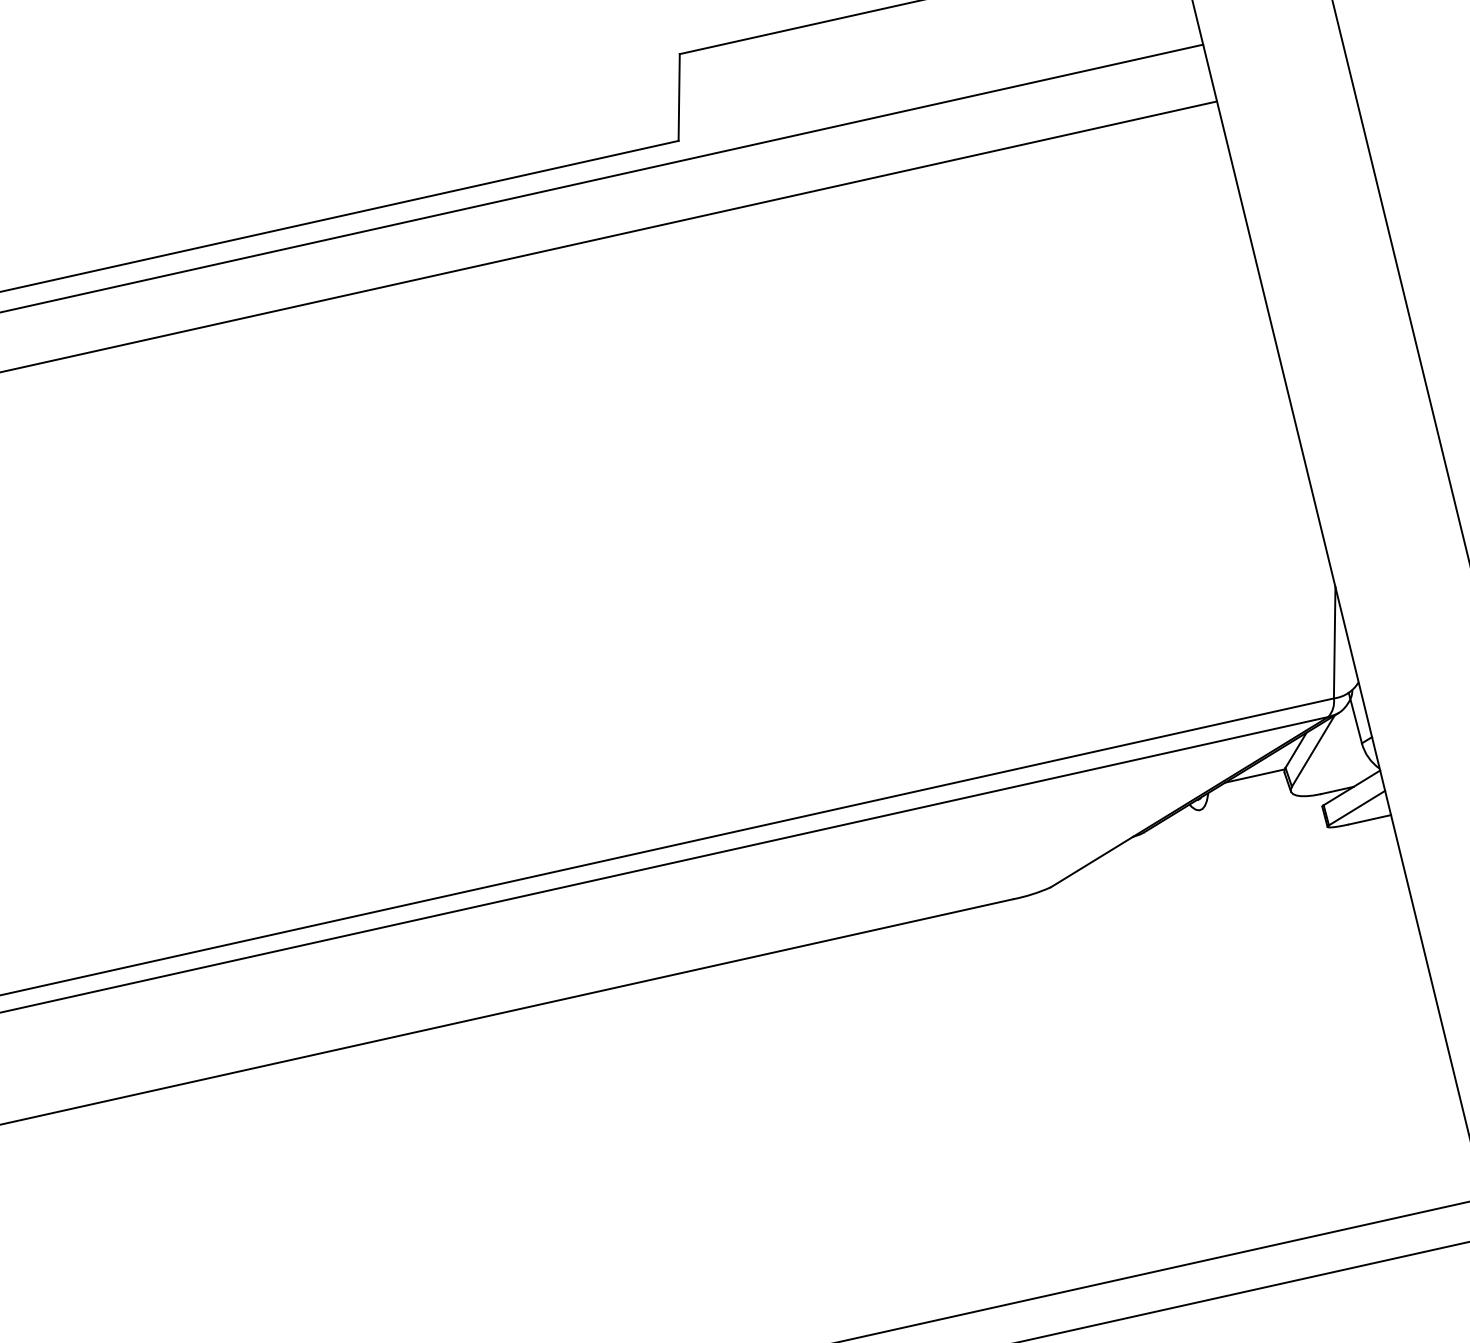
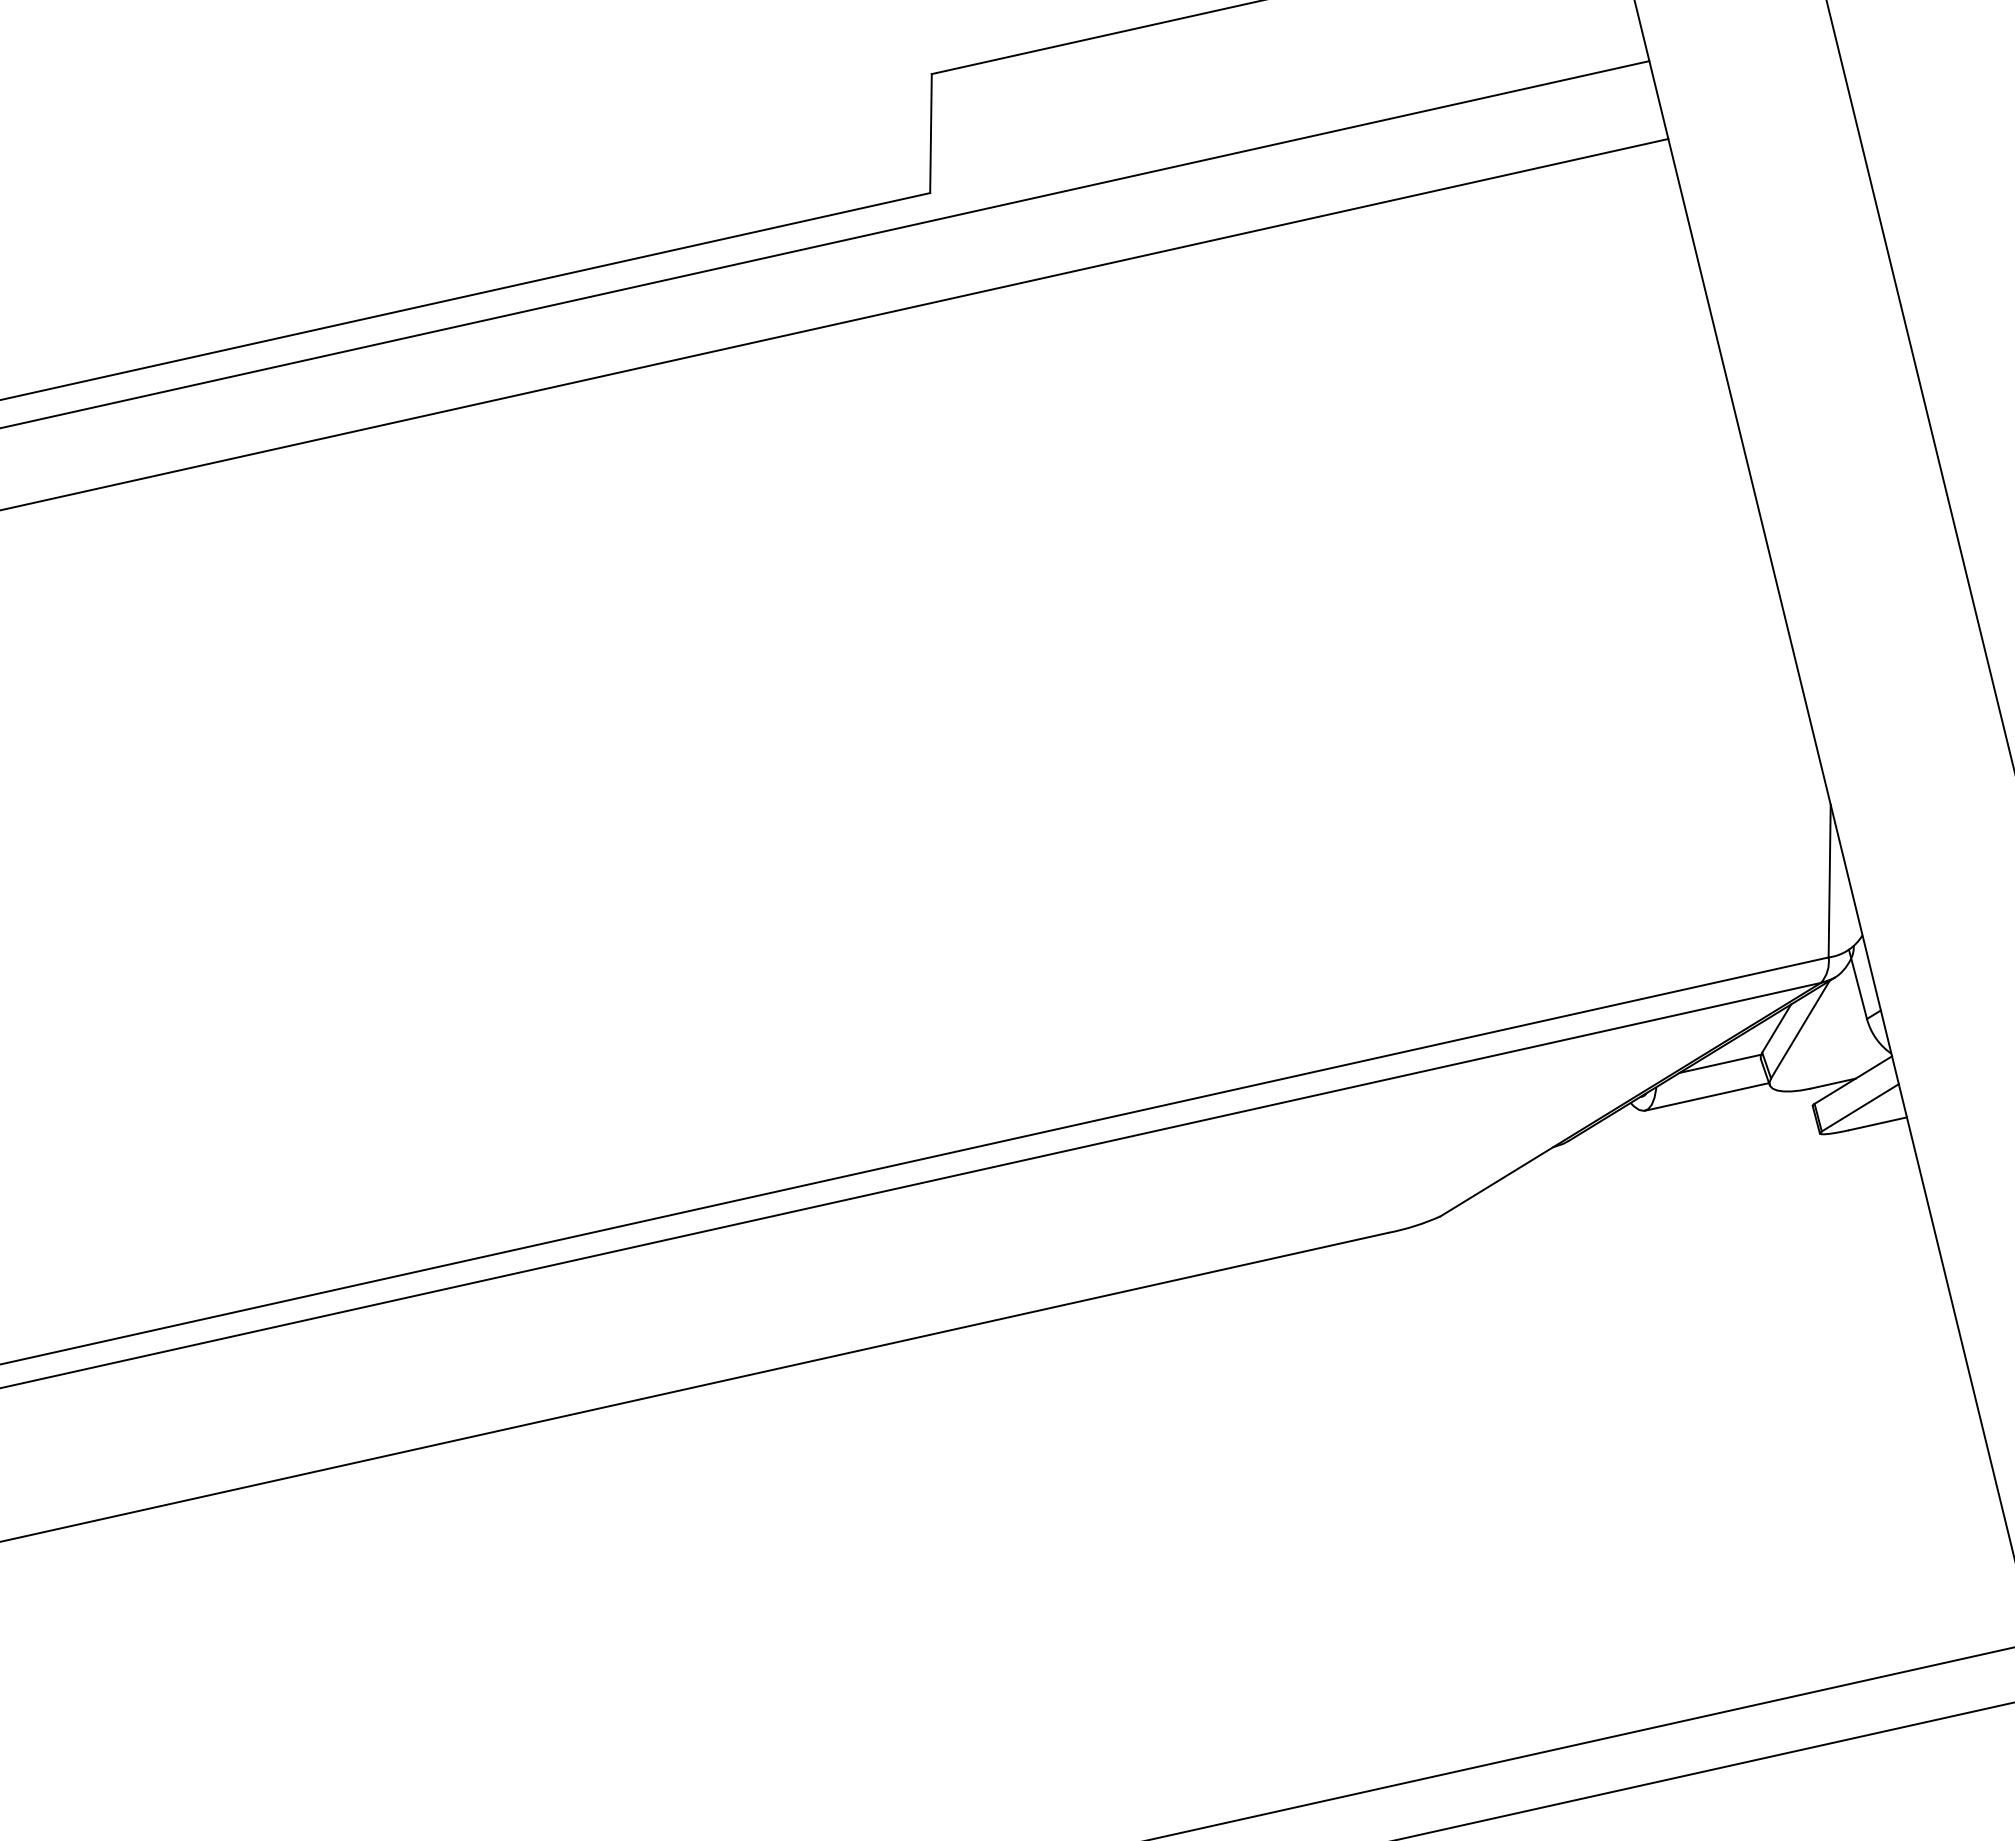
line: (1244, 799) -> (1706, 1096), added

